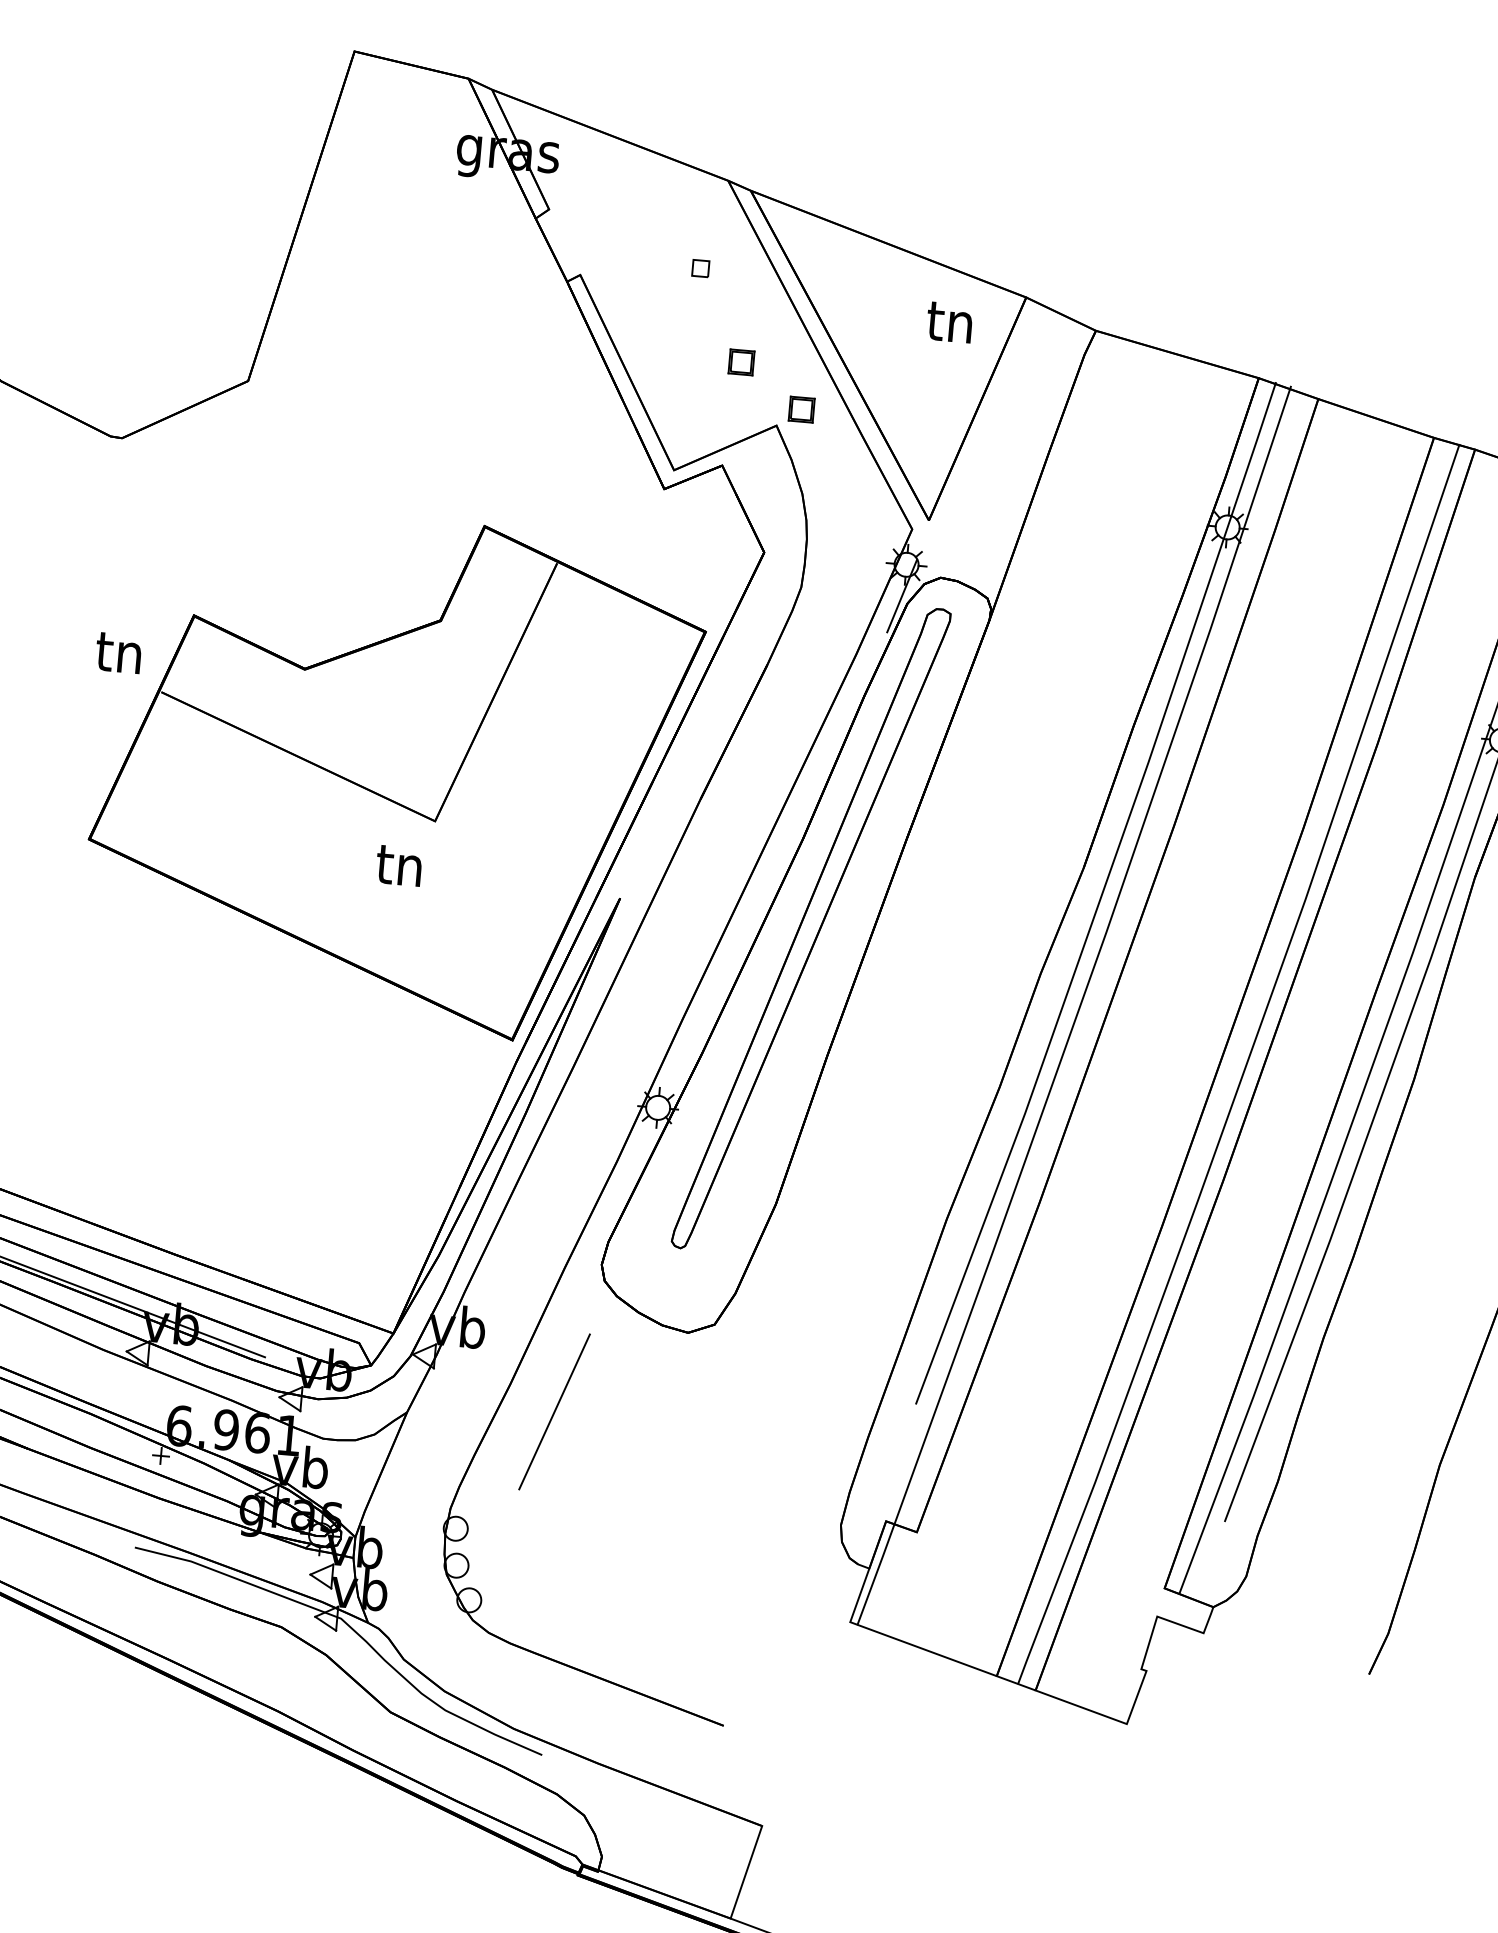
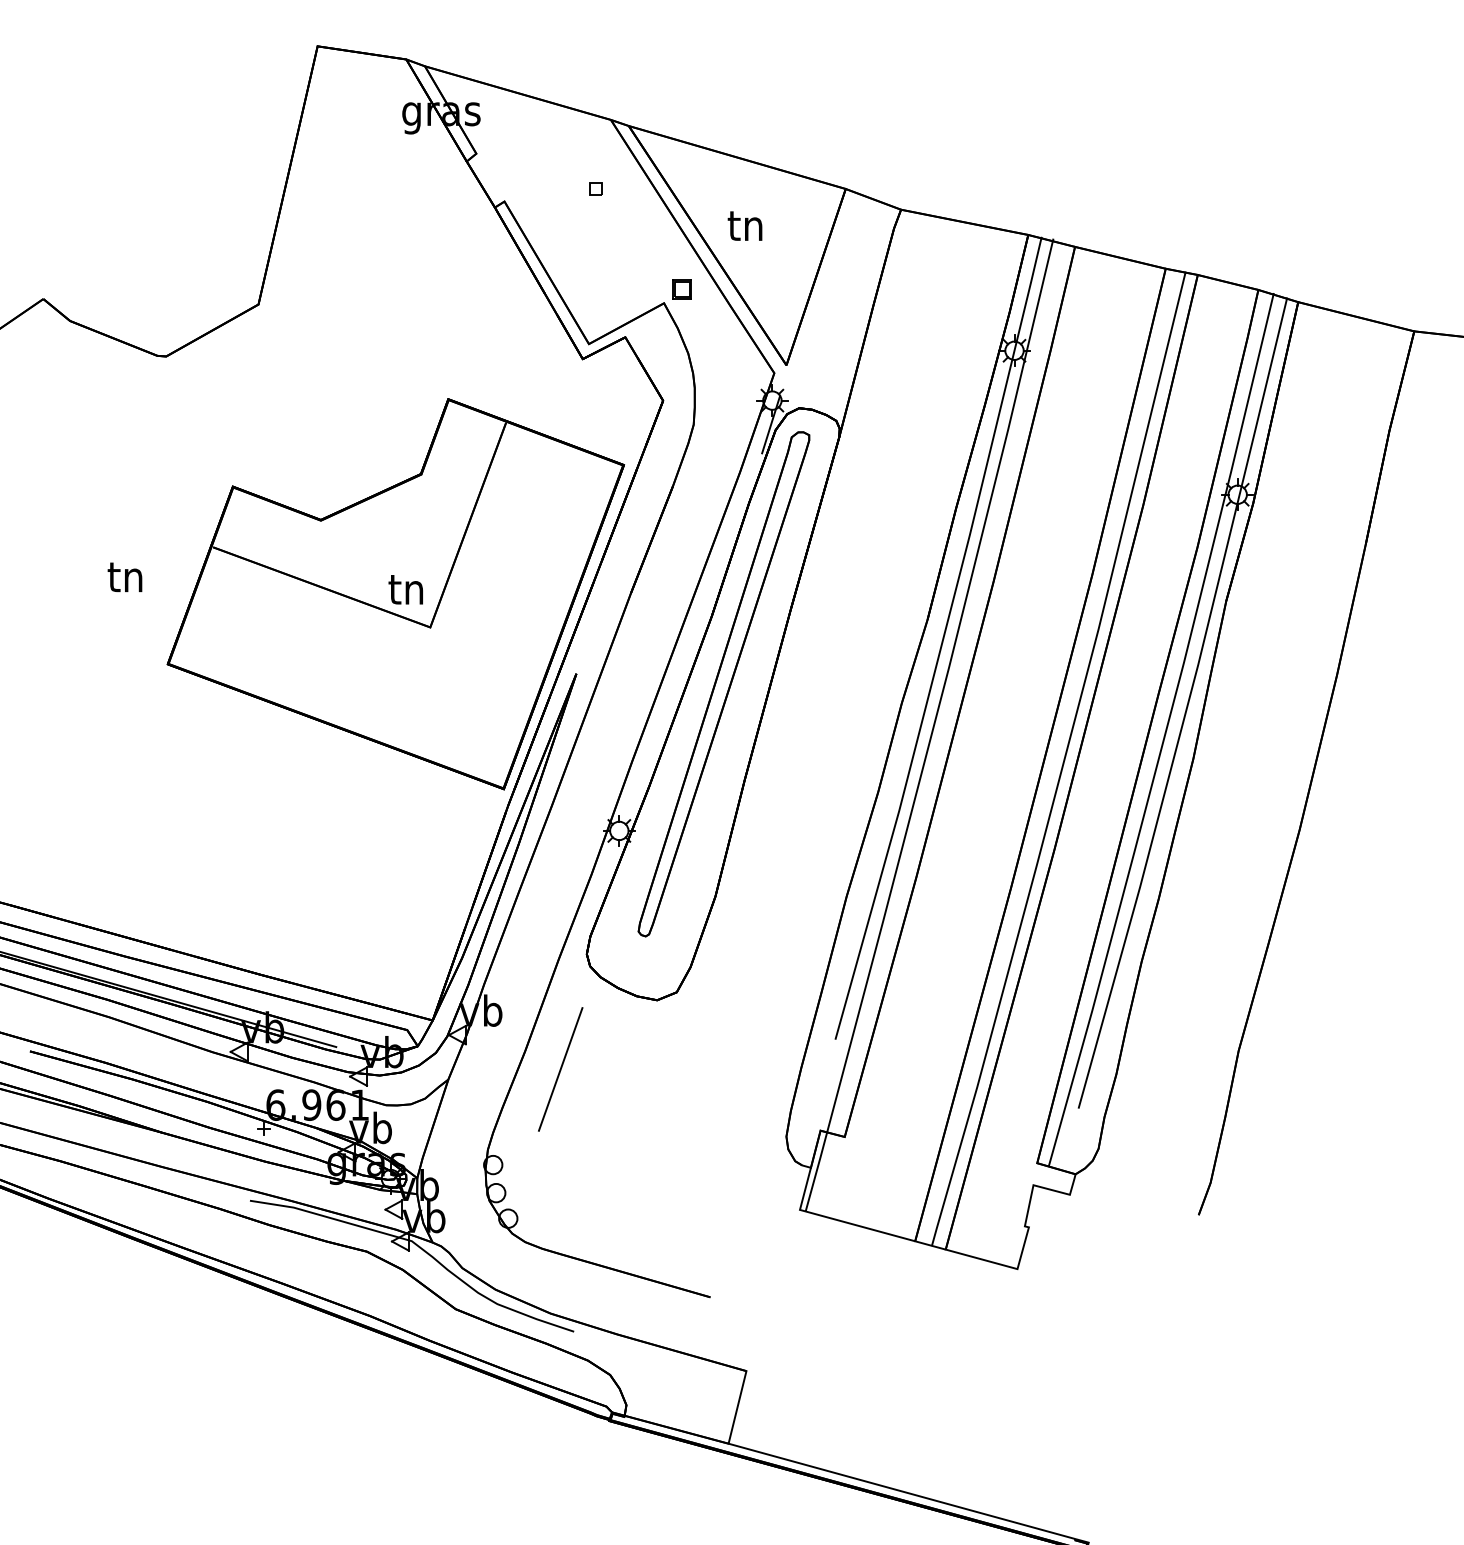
text: (948, 321) -> (744, 225), moved
part: (740, 362) -> (632, 257), removed
text: (117, 653) -> (124, 577), moved
text: (398, 865) -> (405, 589), moved

